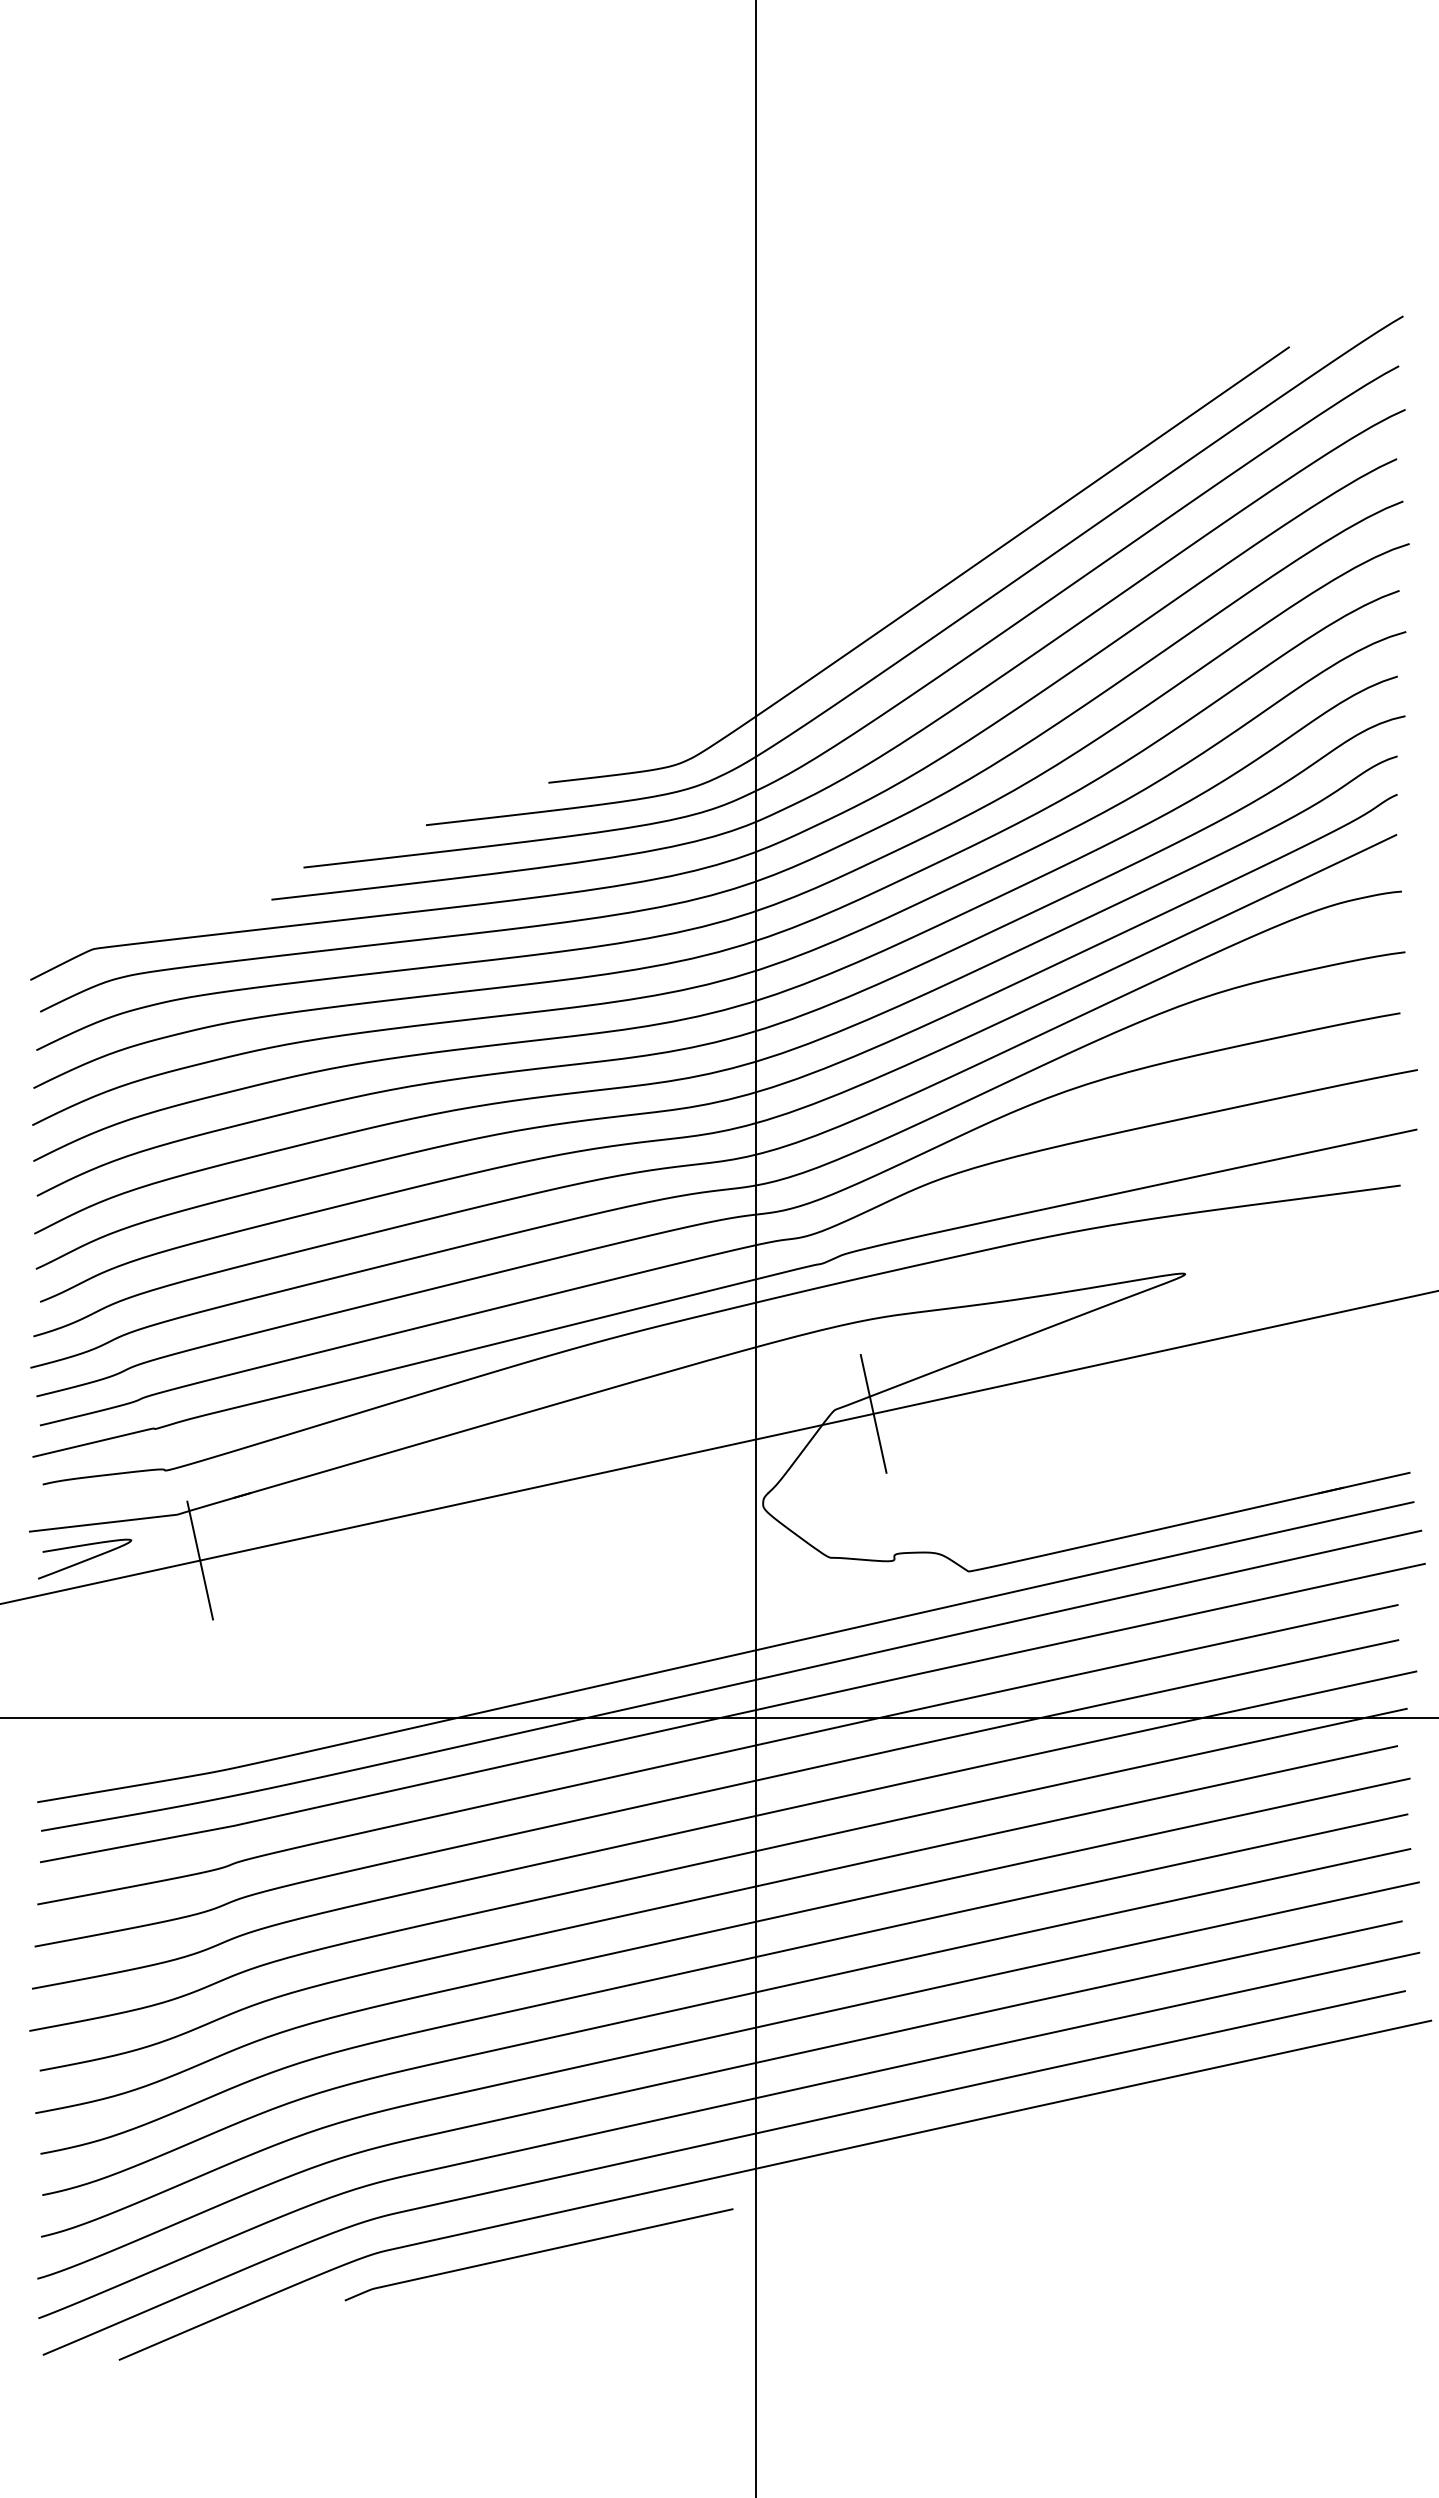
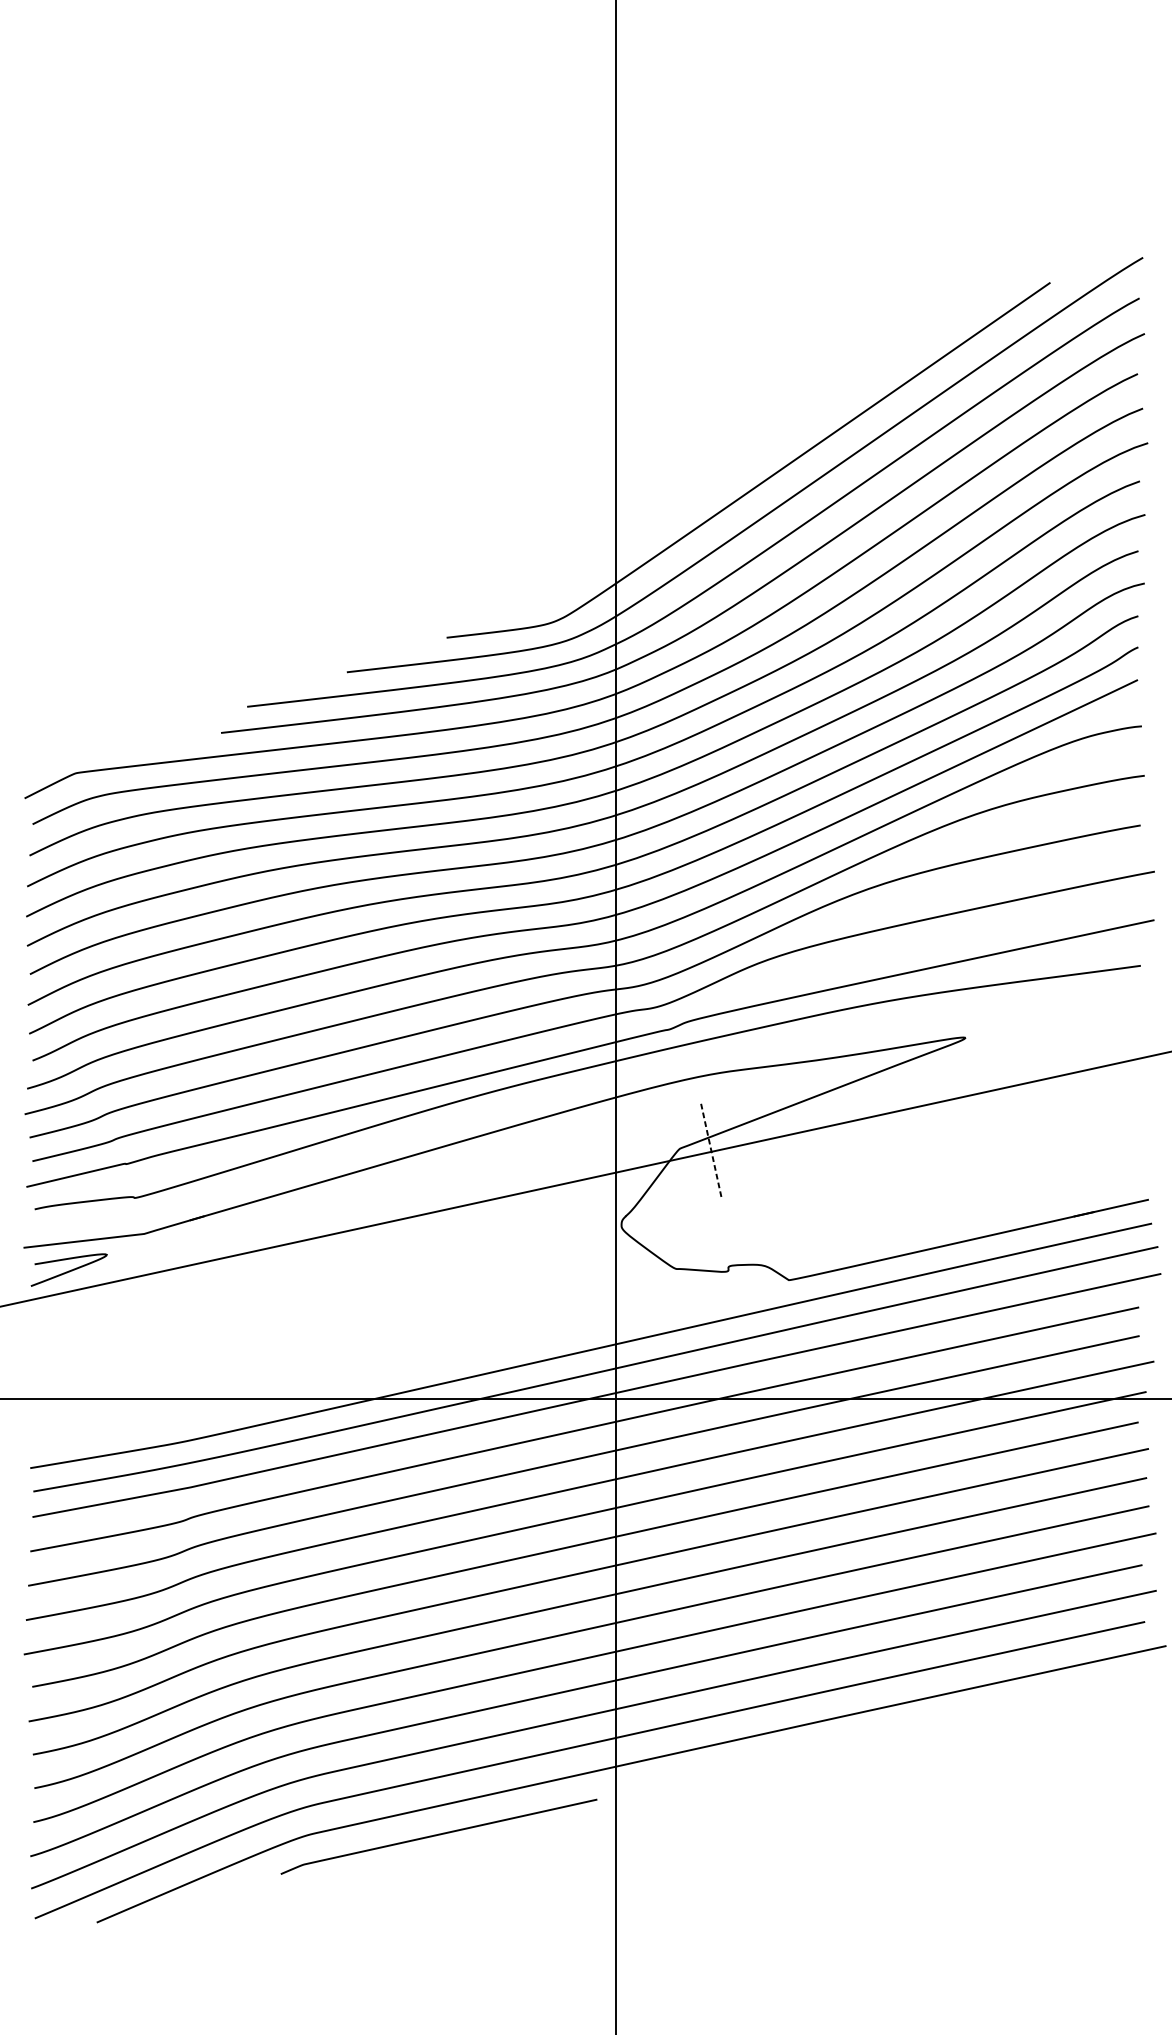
line: (873, 1414) -> (711, 1152), solid -> dashed
line: (200, 1560) -> (163, 1271), removed

